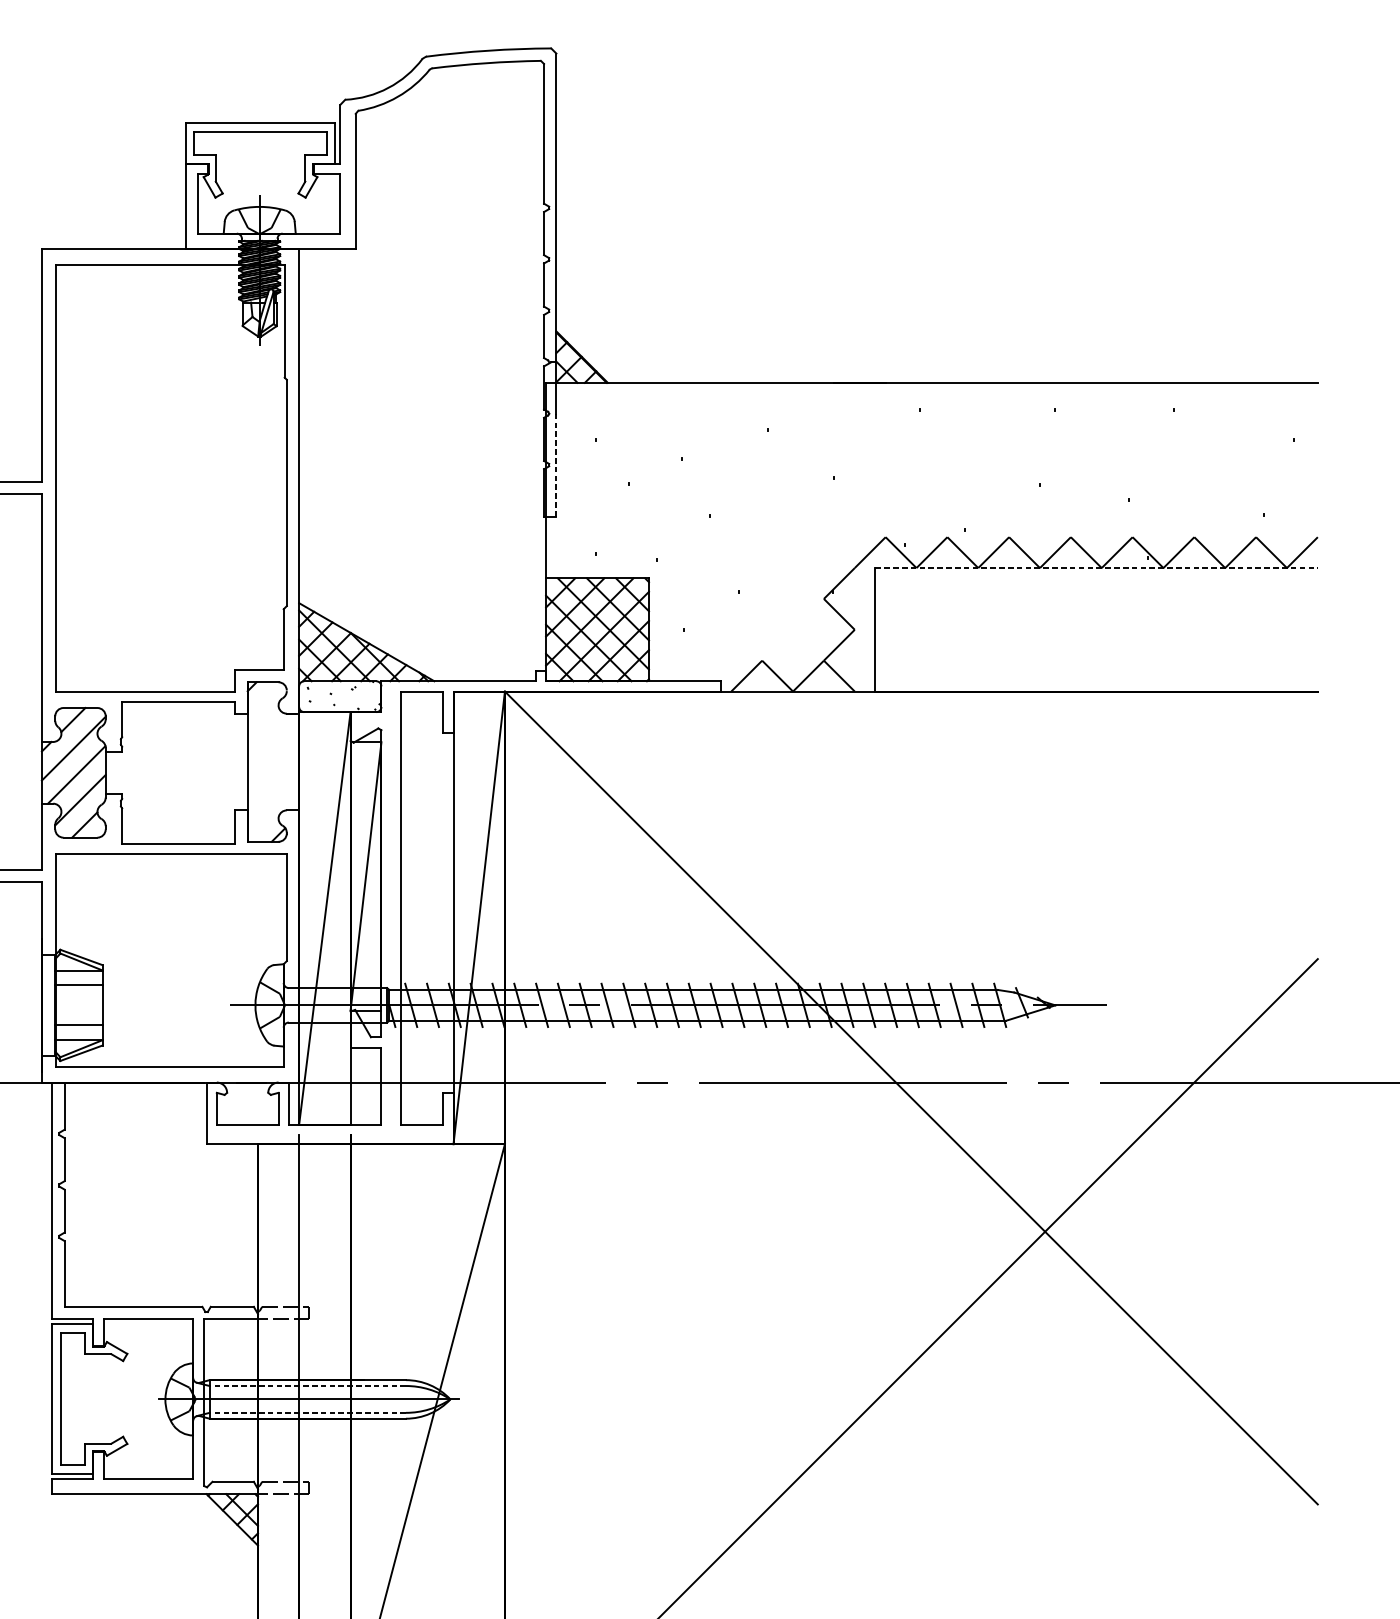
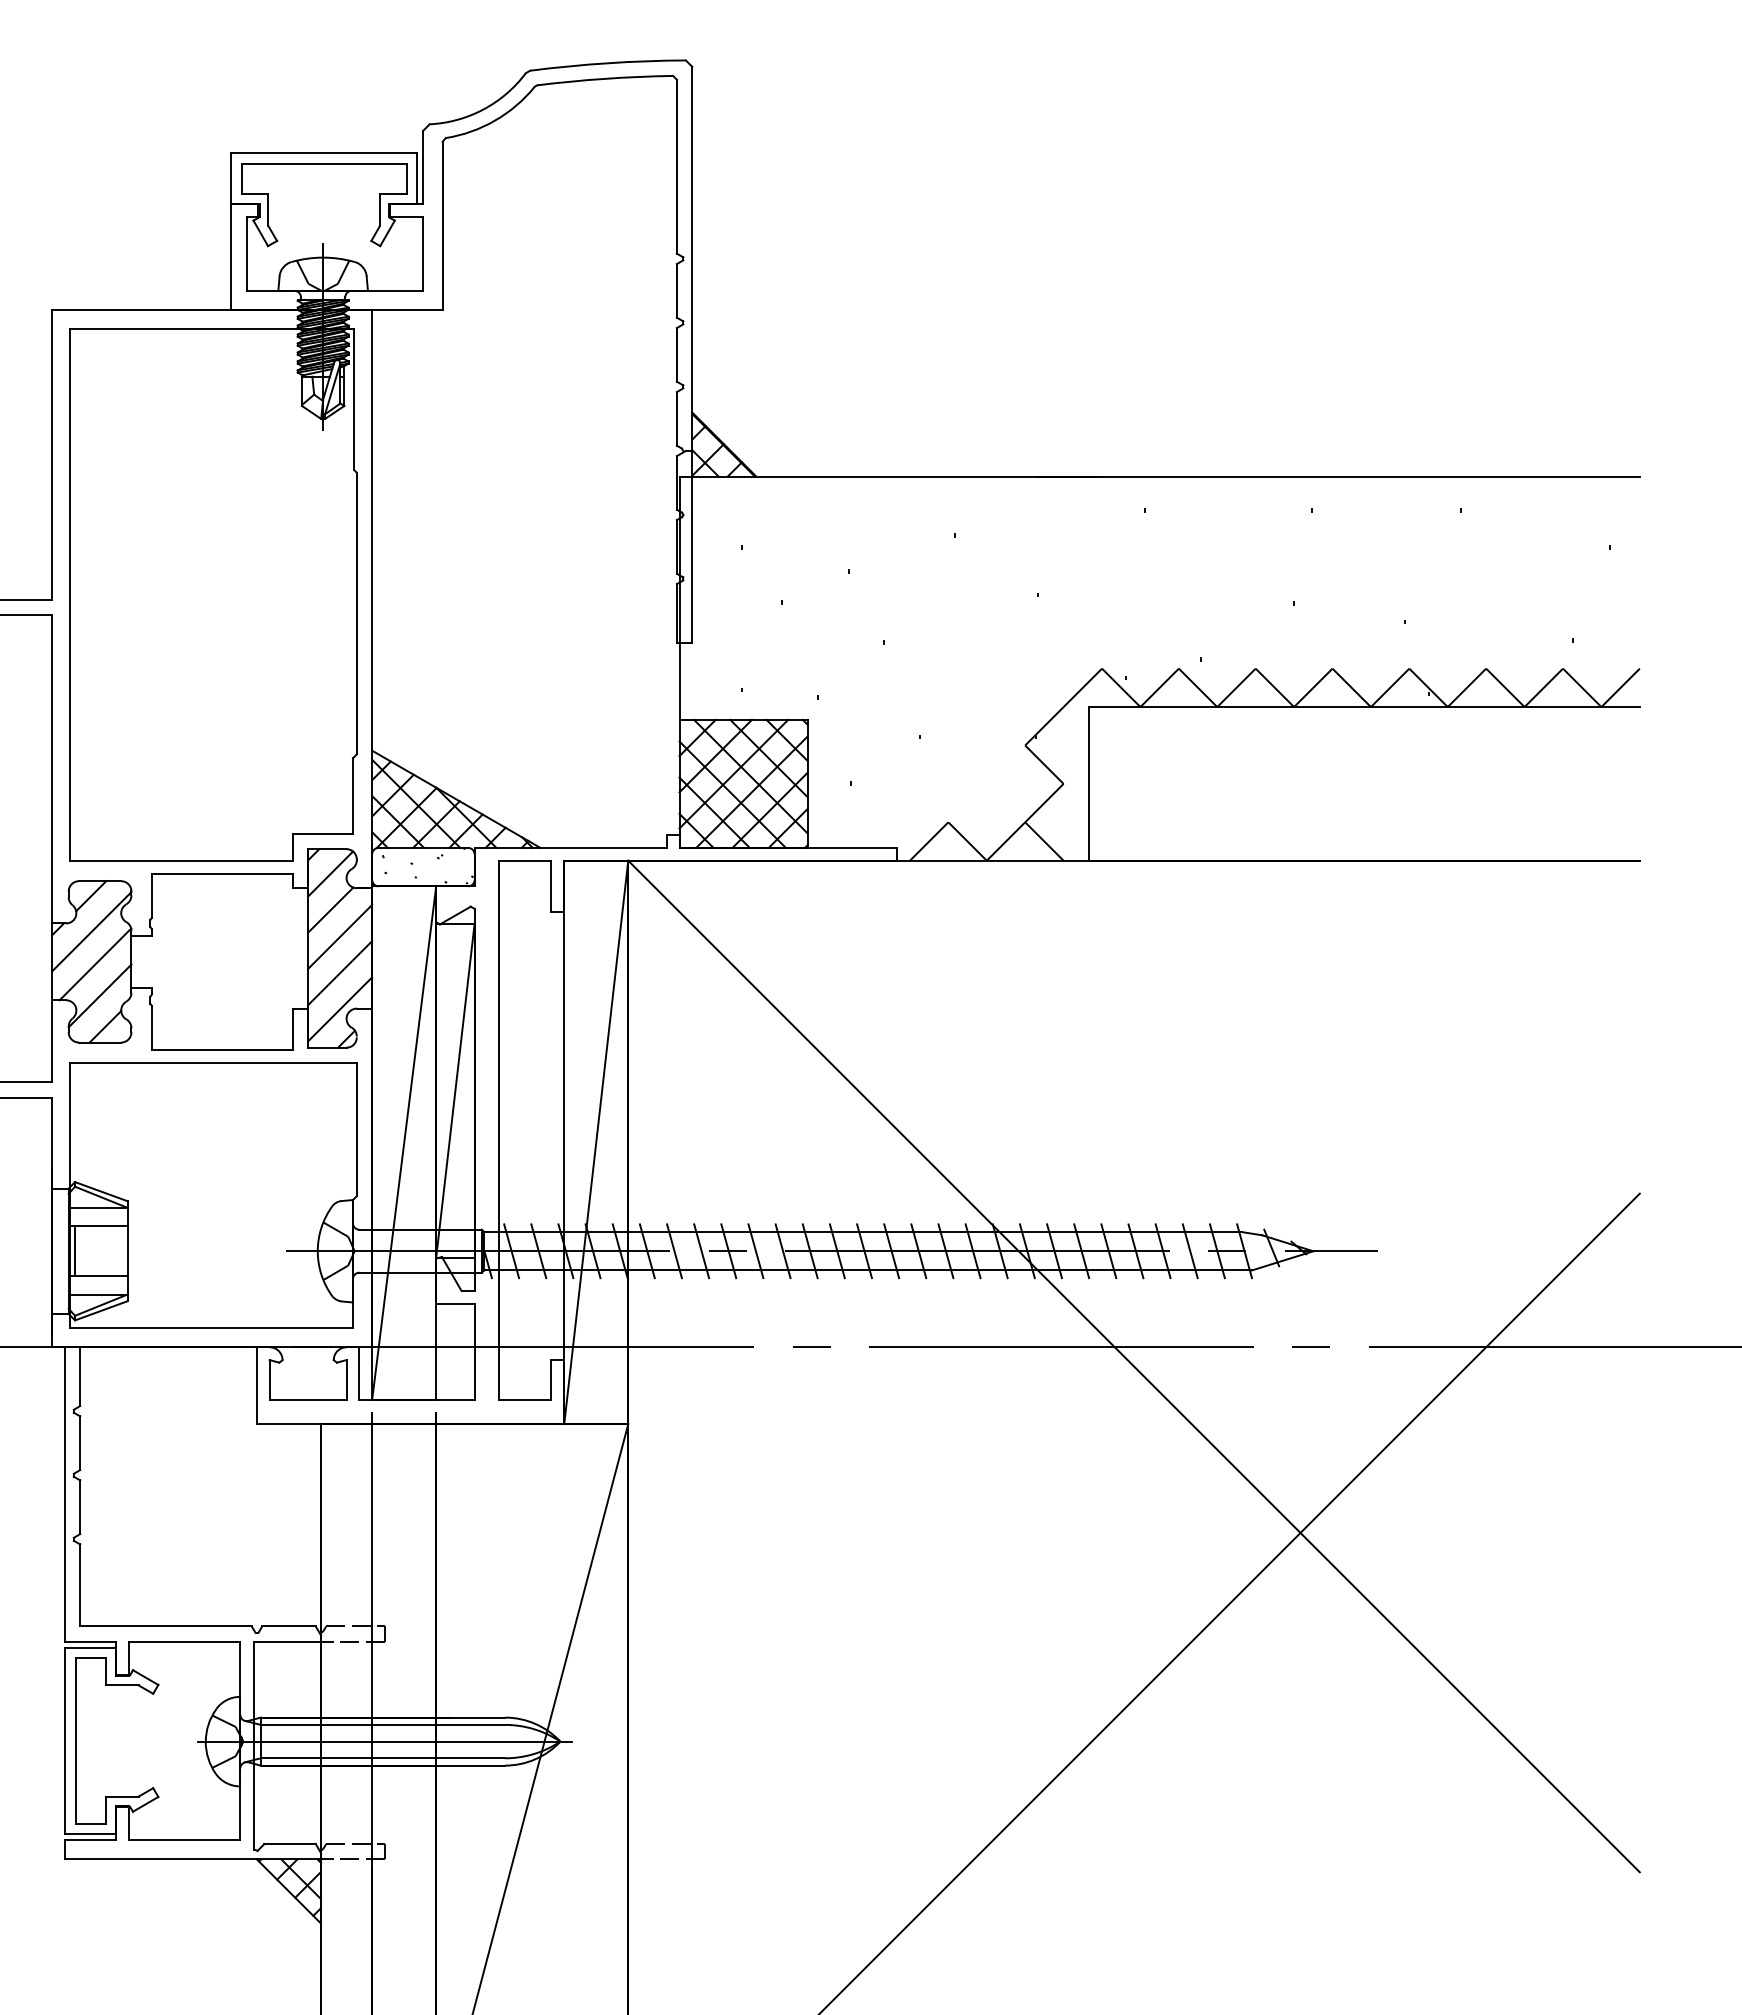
line: (556, 464) -> (692, 578), dashed -> solid
line: (1097, 568) -> (1365, 707), dashed -> solid
line: (265, 701) -> (330, 873), added
line: (265, 730) -> (330, 909), added
line: (273, 752) -> (340, 936), added
line: (273, 782) -> (340, 973), added
line: (273, 811) -> (340, 1009), added
line: (60, 1005) -> (75, 1251), added
line: (307, 1385) -> (382, 1724), dashed -> solid
line: (307, 1413) -> (382, 1758), dashed -> solid

